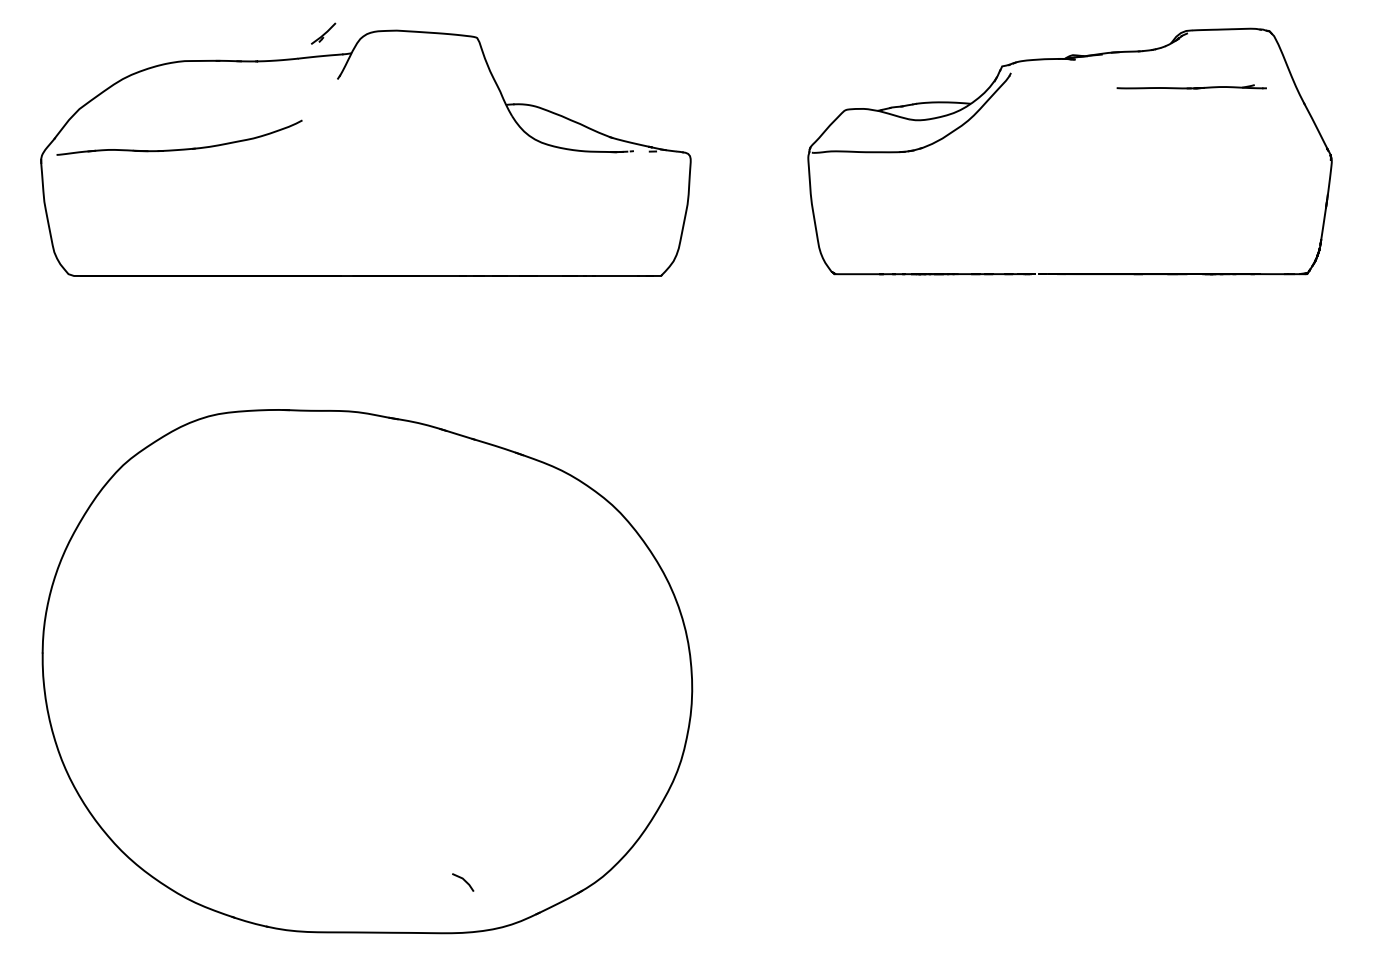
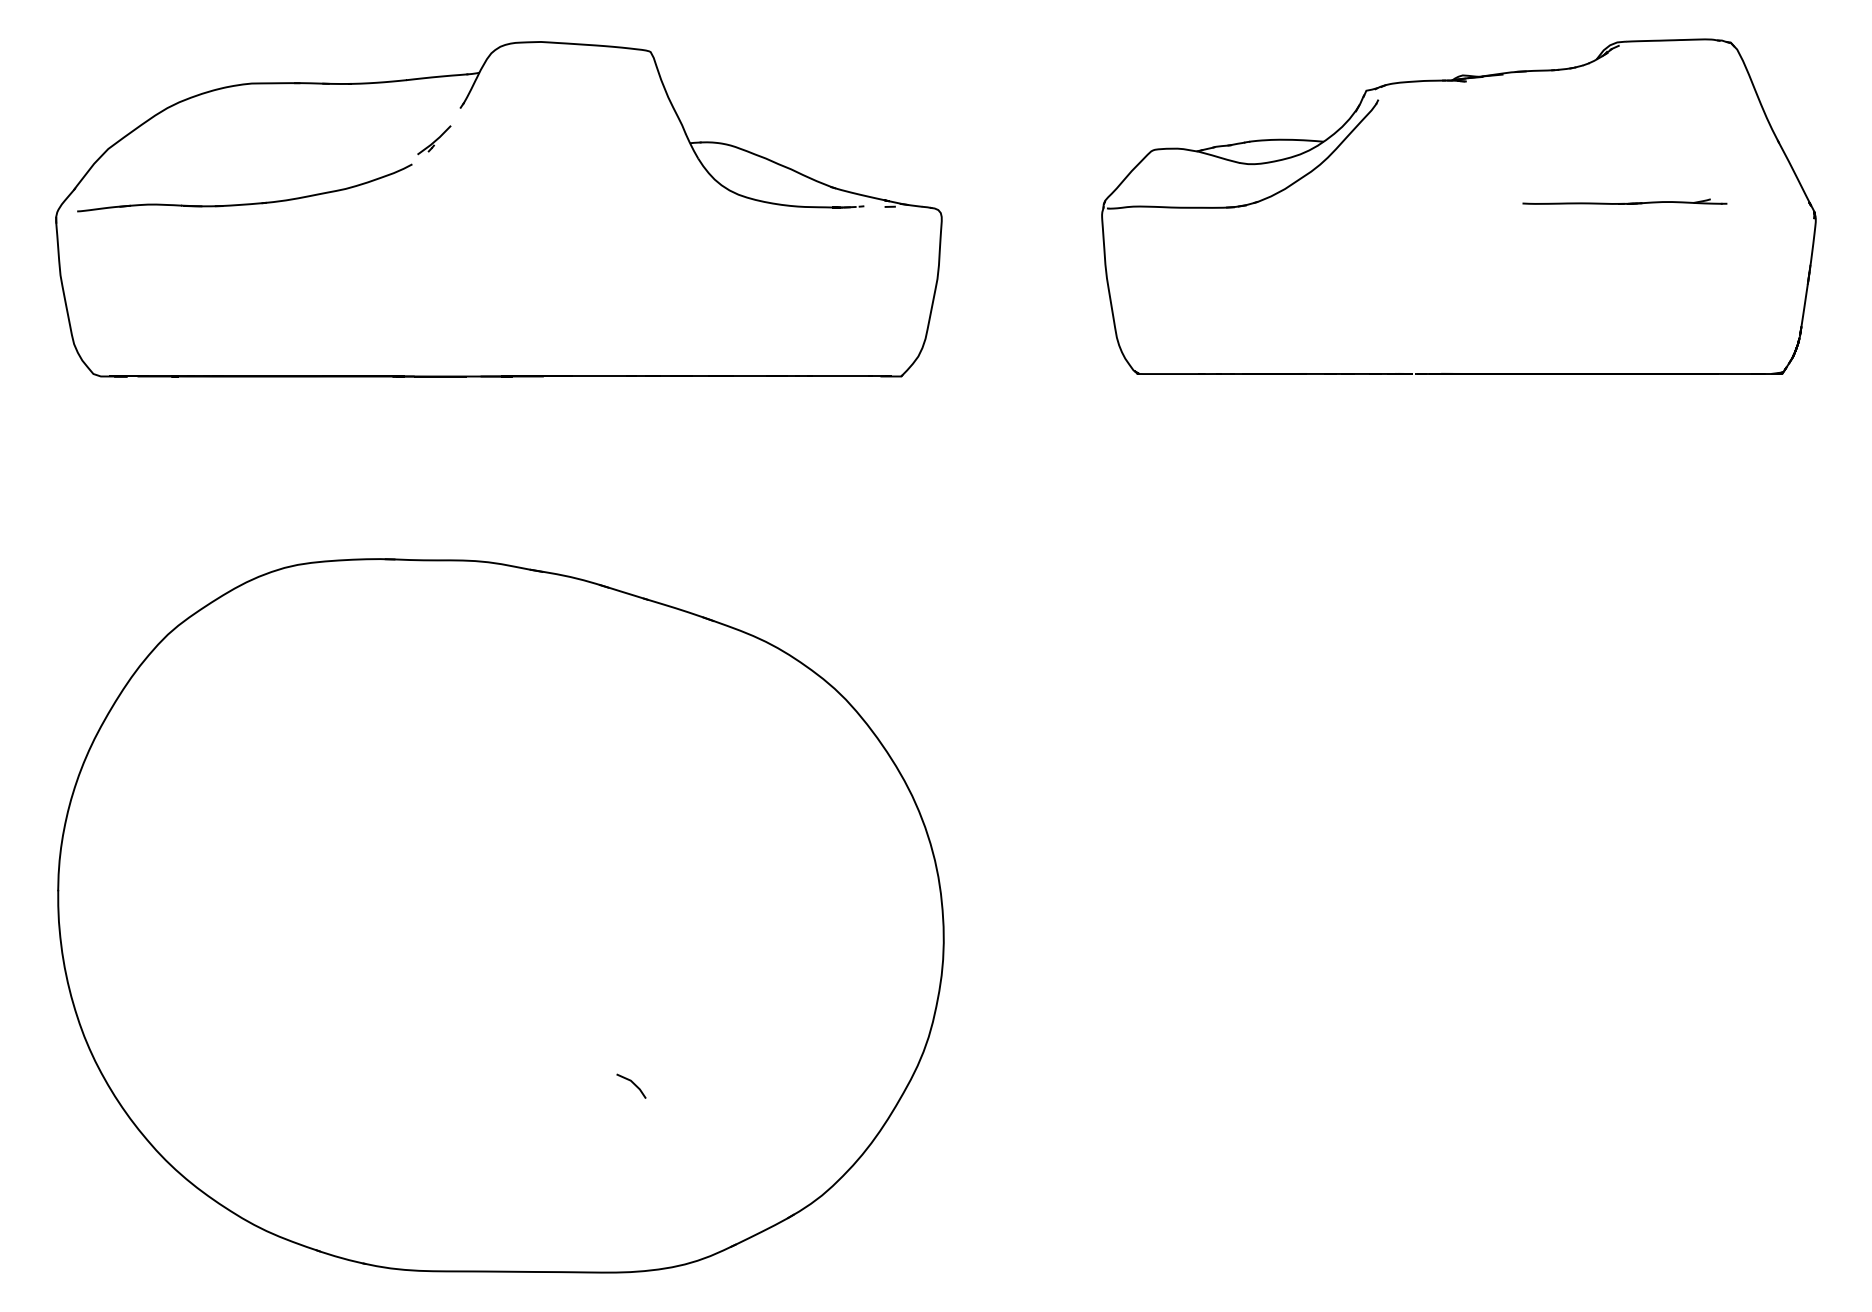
part: (323, 33) -> (434, 139), moved
part: (1191, 86) -> (1624, 201), moved
line: (464, 881) -> (633, 1084), moved

